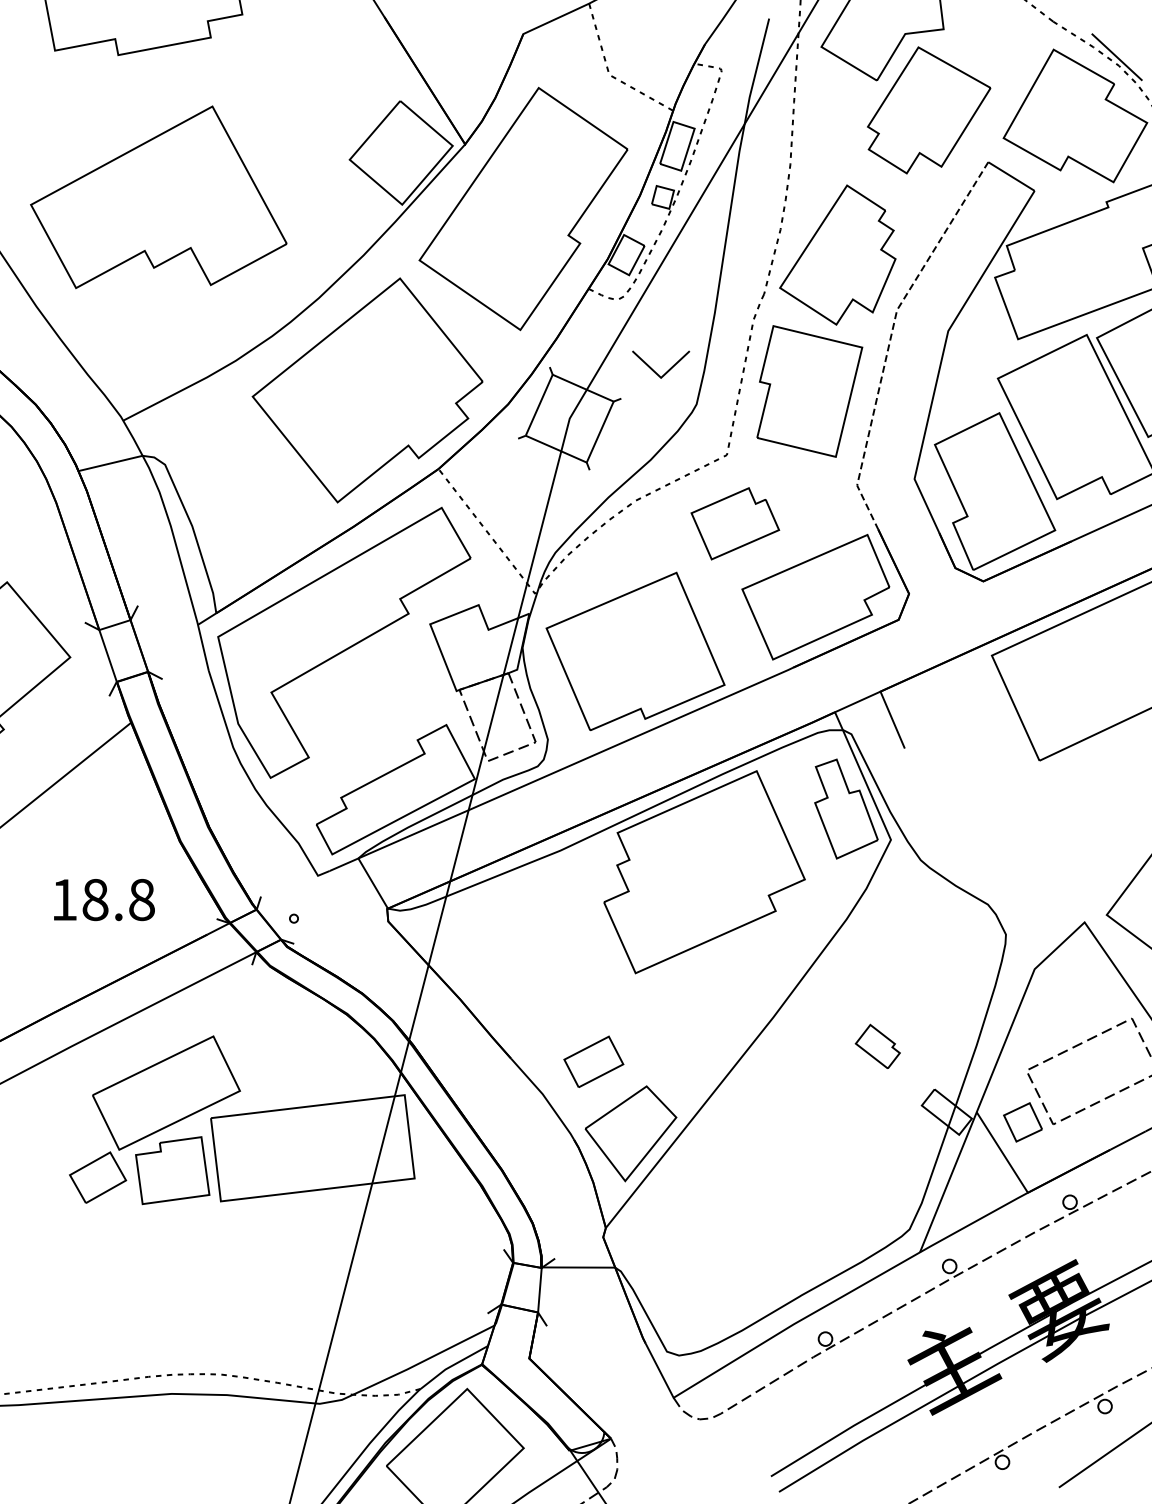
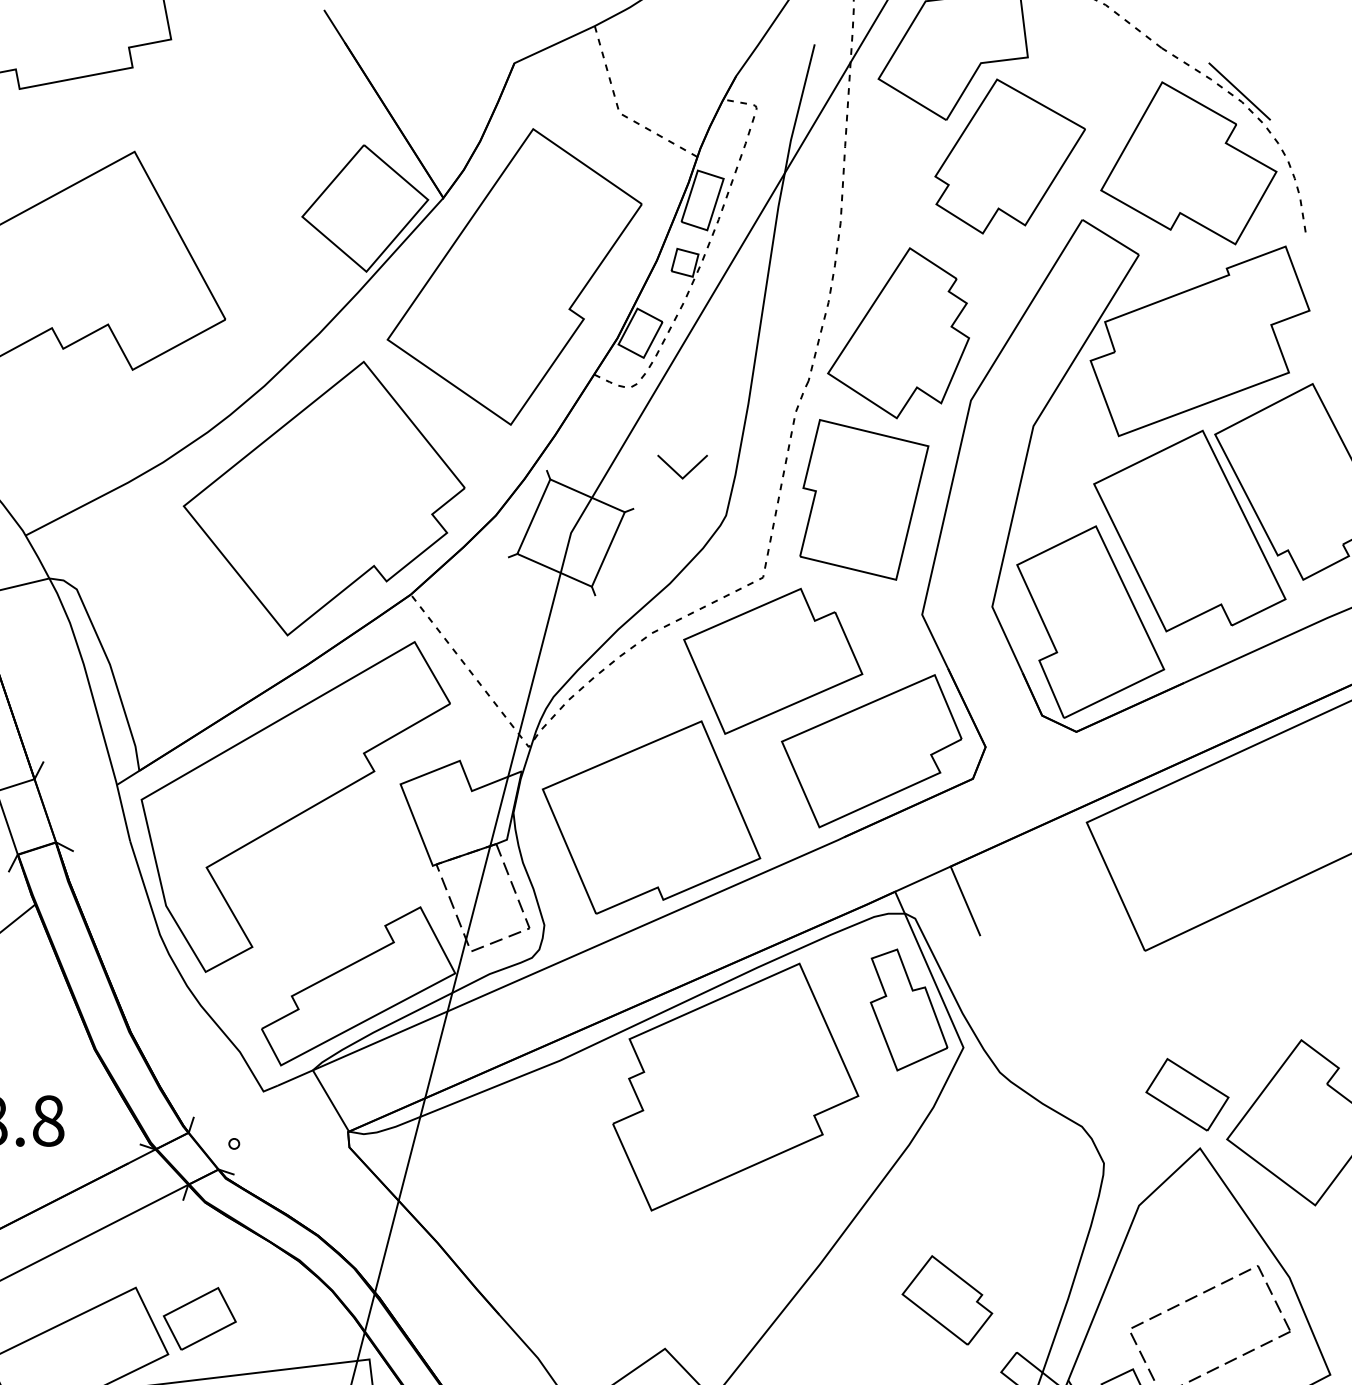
line: (890, 337) -> (962, 433), dashed -> solid
part: (660, 364) -> (681, 466), size x0.71
part: (735, 523) -> (773, 661), size x1.67
part: (1073, 878) -> (1186, 1094), added
part: (877, 1046) -> (947, 1300), size x1.67
part: (593, 1061) -> (199, 1318), moved

